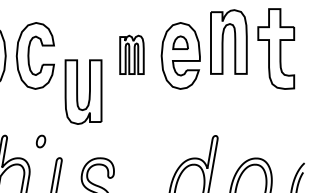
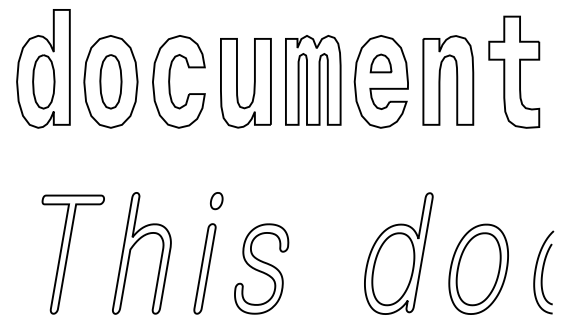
part: (223, 42) -> (440, 80), moved
part: (132, 54) -> (313, 80), size x1.67
part: (77, 92) -> (237, 83), moved
part: (40, 141) -> (216, 201), moved

